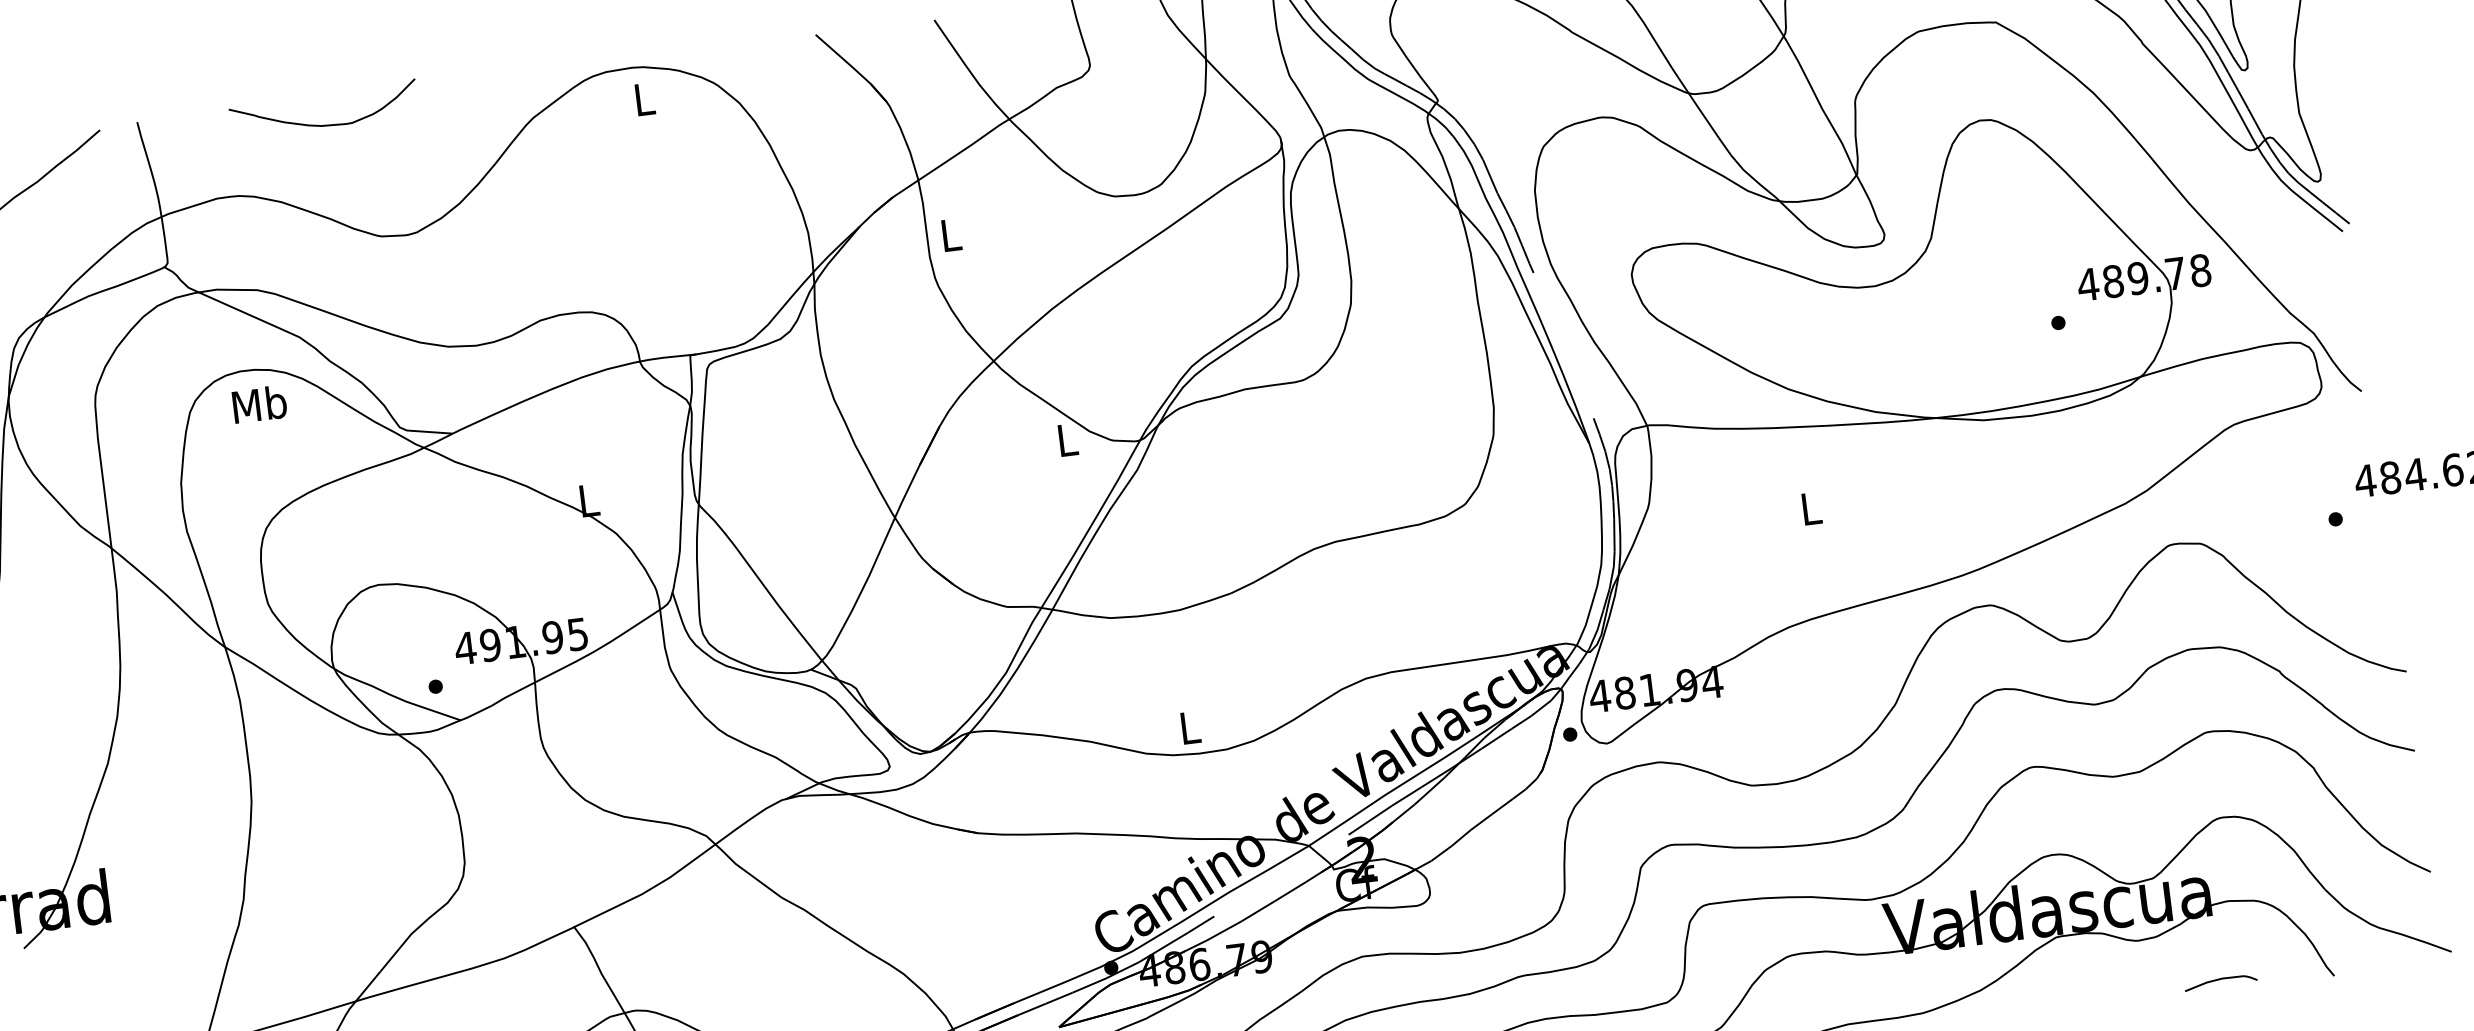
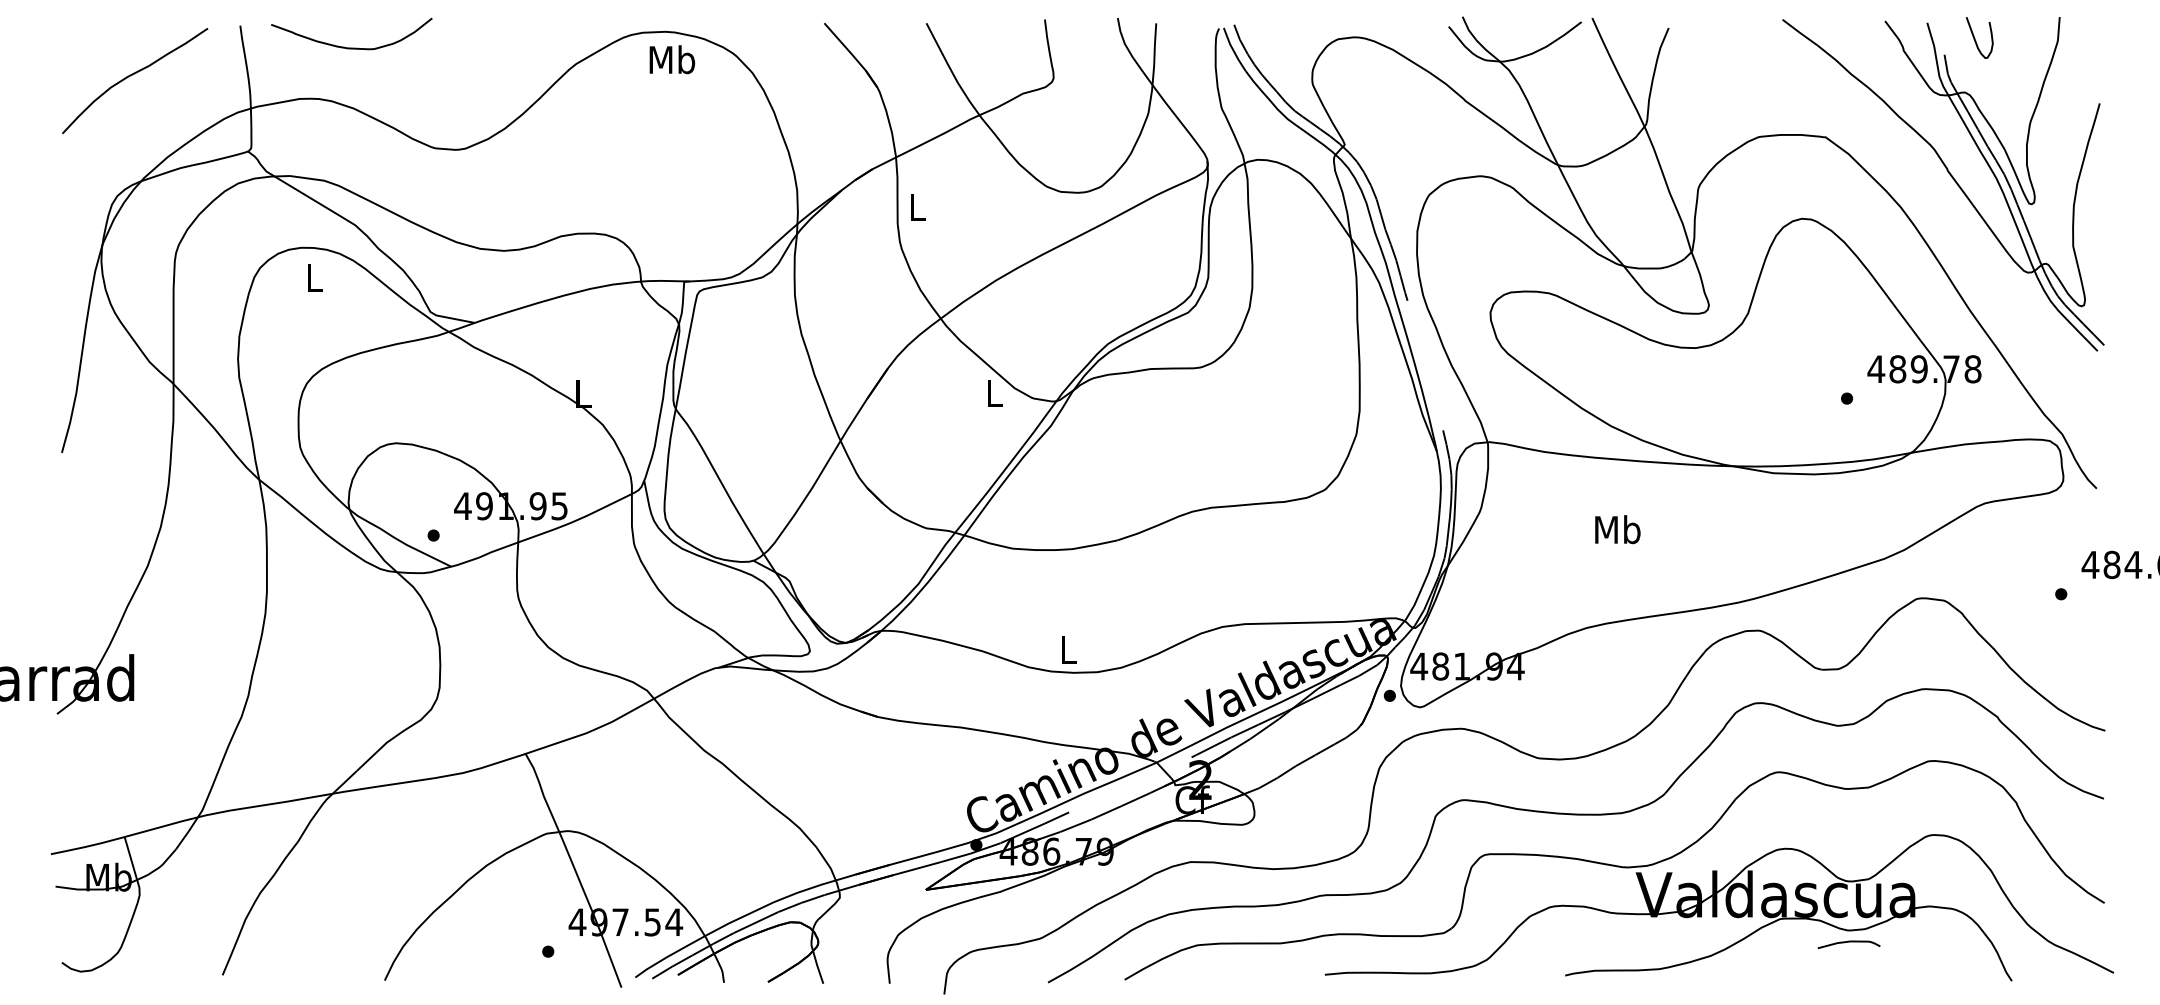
text: (644, 98) -> (672, 59), L -> Mb
curve: (325, 124) -> (351, 47), moved
text: (259, 404) -> (314, 277), Mb -> L
text: (1810, 508) -> (1617, 529), L -> Mb
curve: (2219, 980) -> (1848, 942), moved

